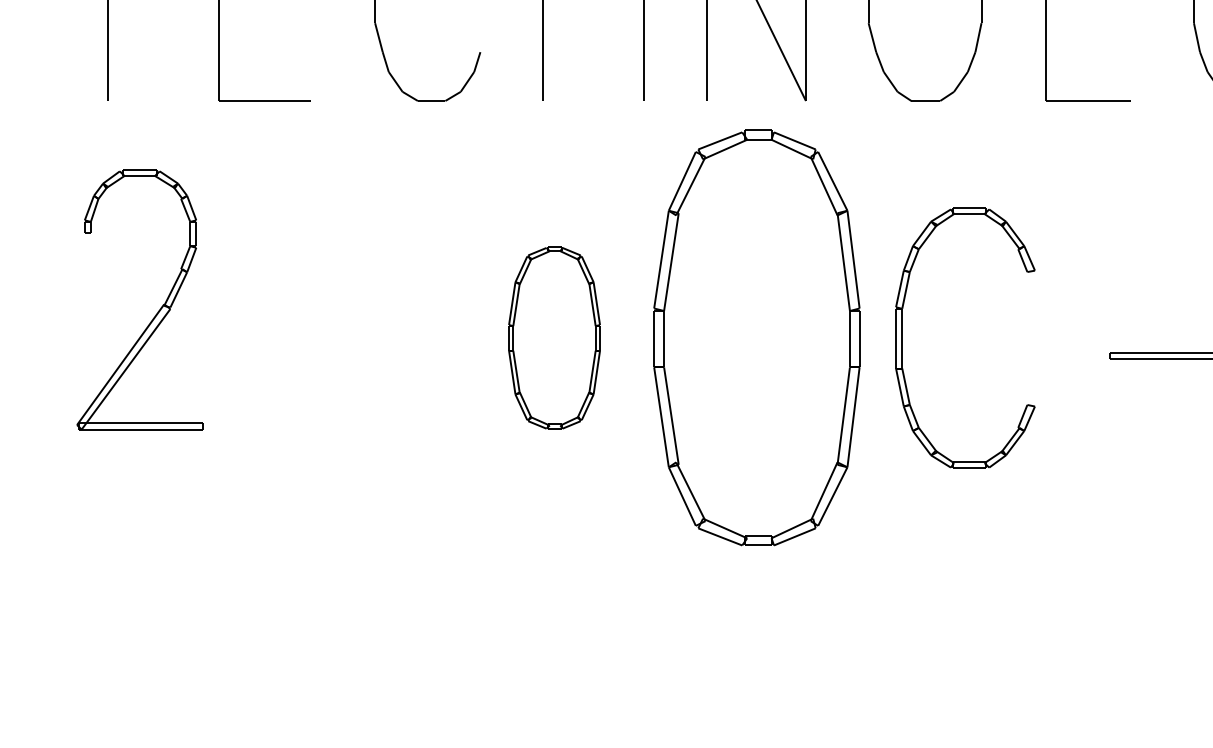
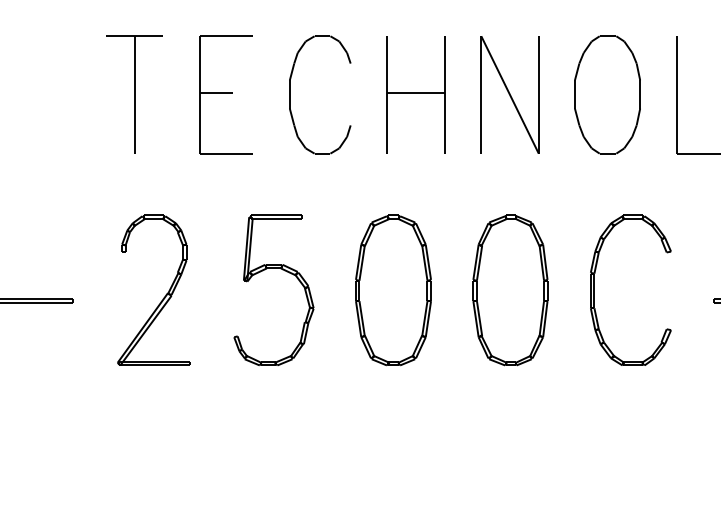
part: (332, 303) -> (265, 270), added
part: (156, 311) -> (163, 297), moved
part: (554, 337) -> (393, 290), size x1.43
part: (757, 337) -> (510, 290), size x0.62

